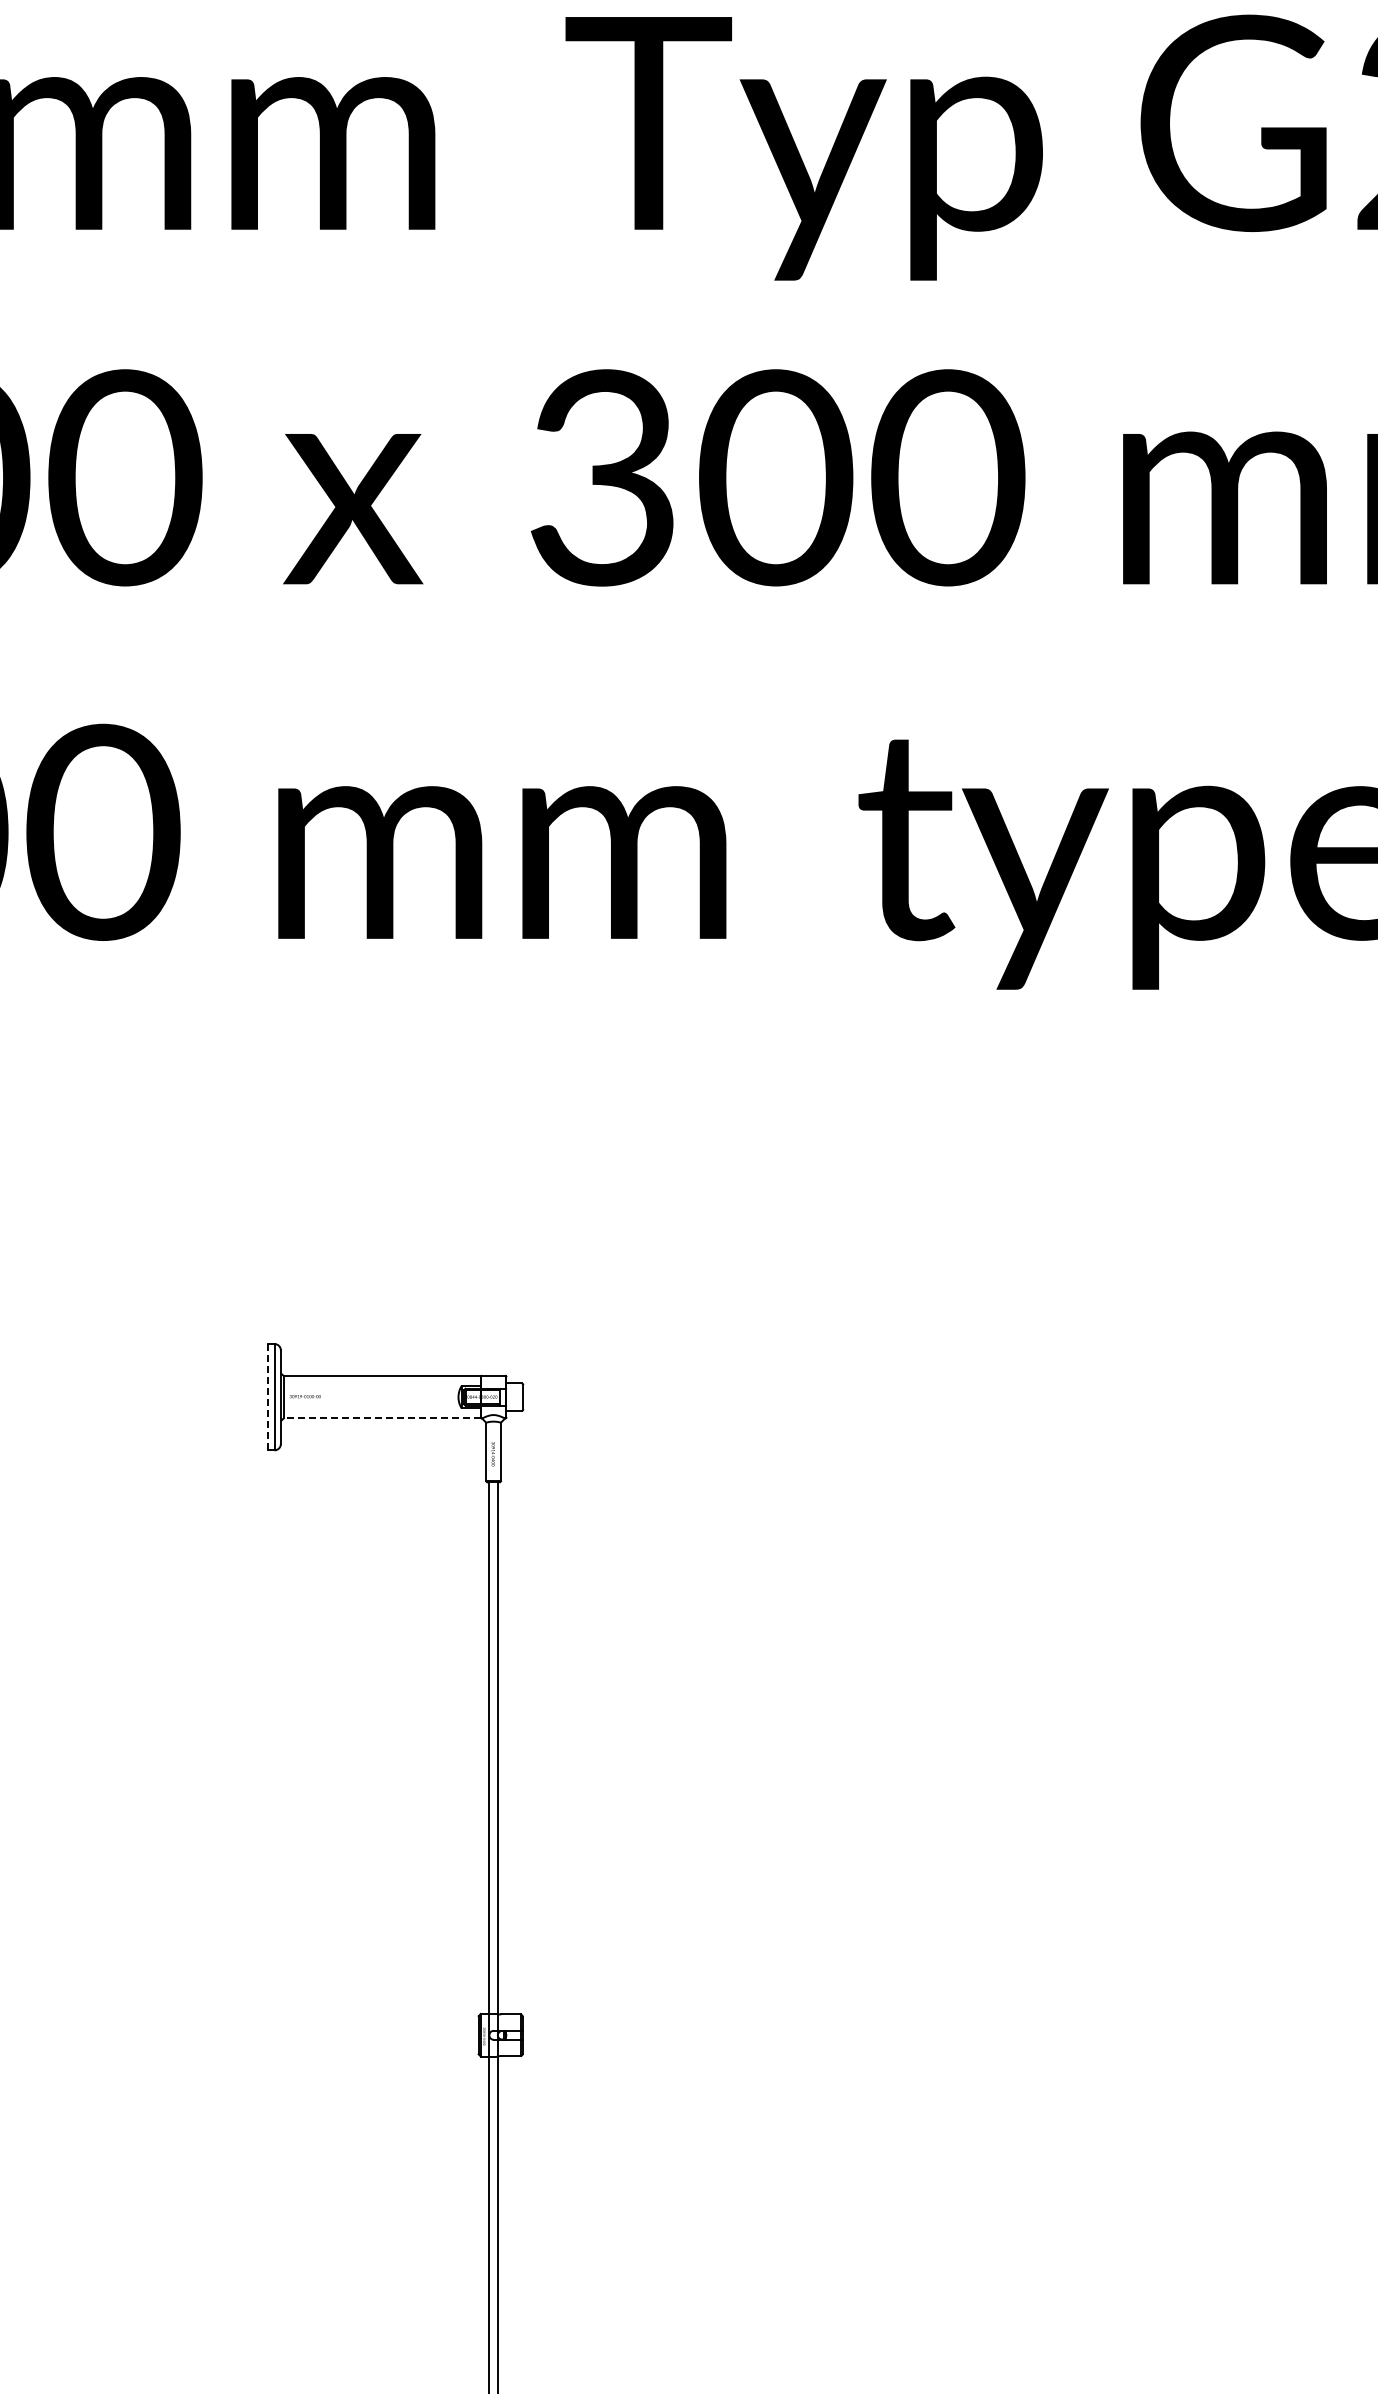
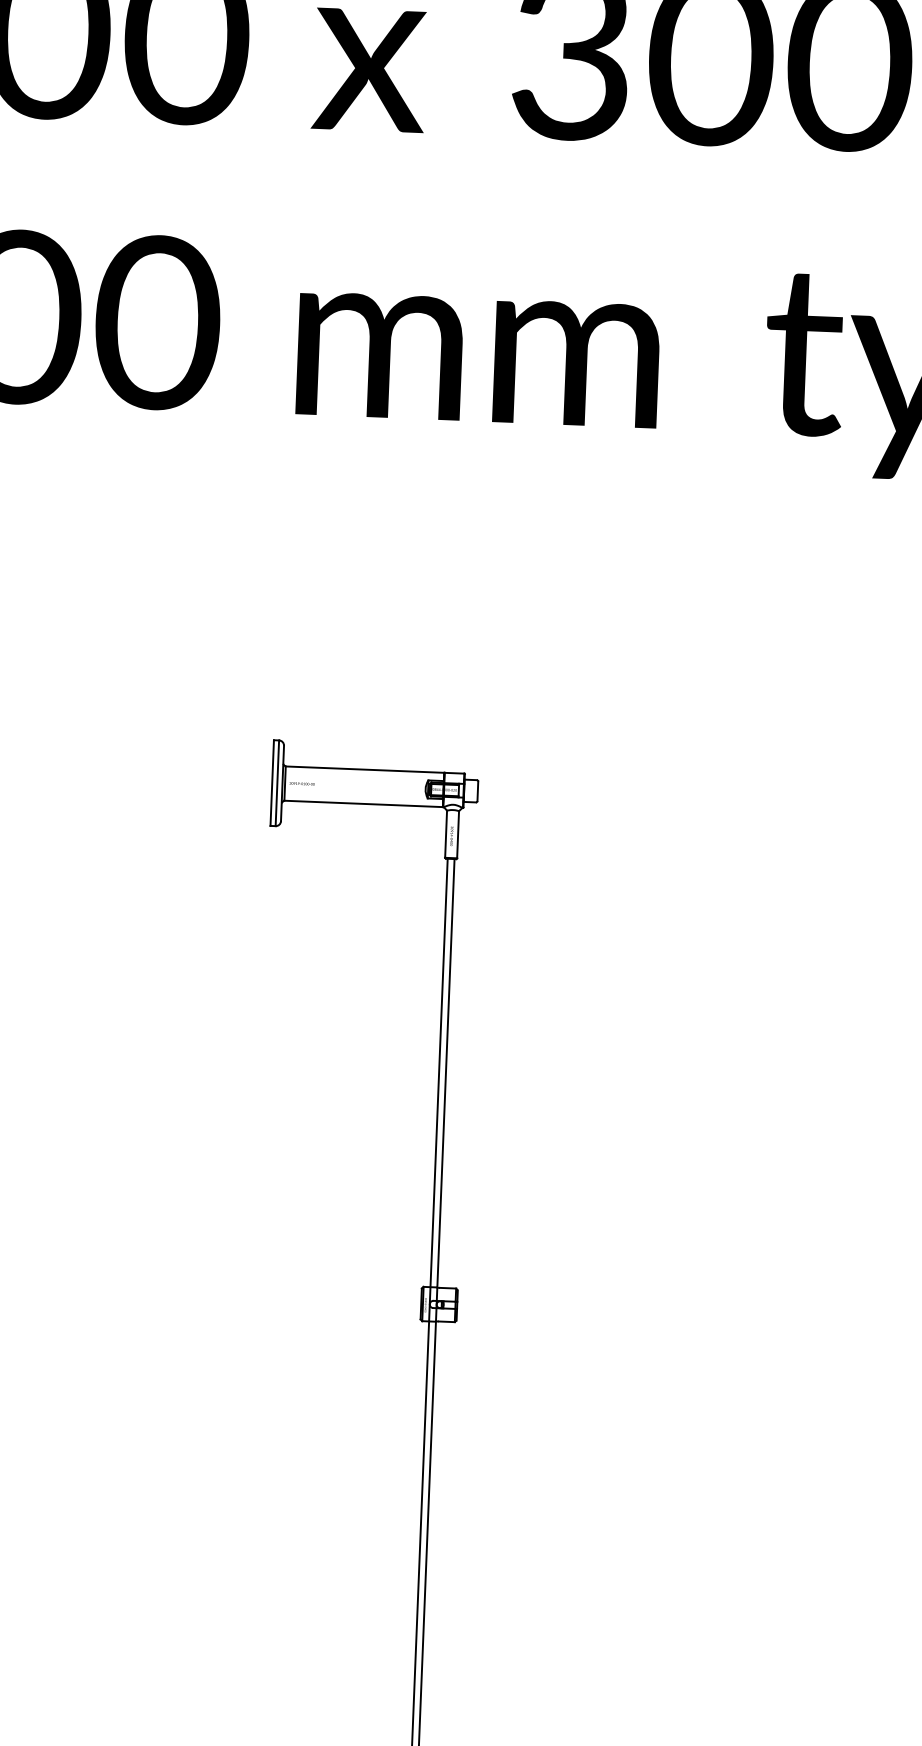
line: (268, 1396) -> (272, 782), dashed -> solid
line: (381, 1418) -> (362, 803), dashed -> solid

